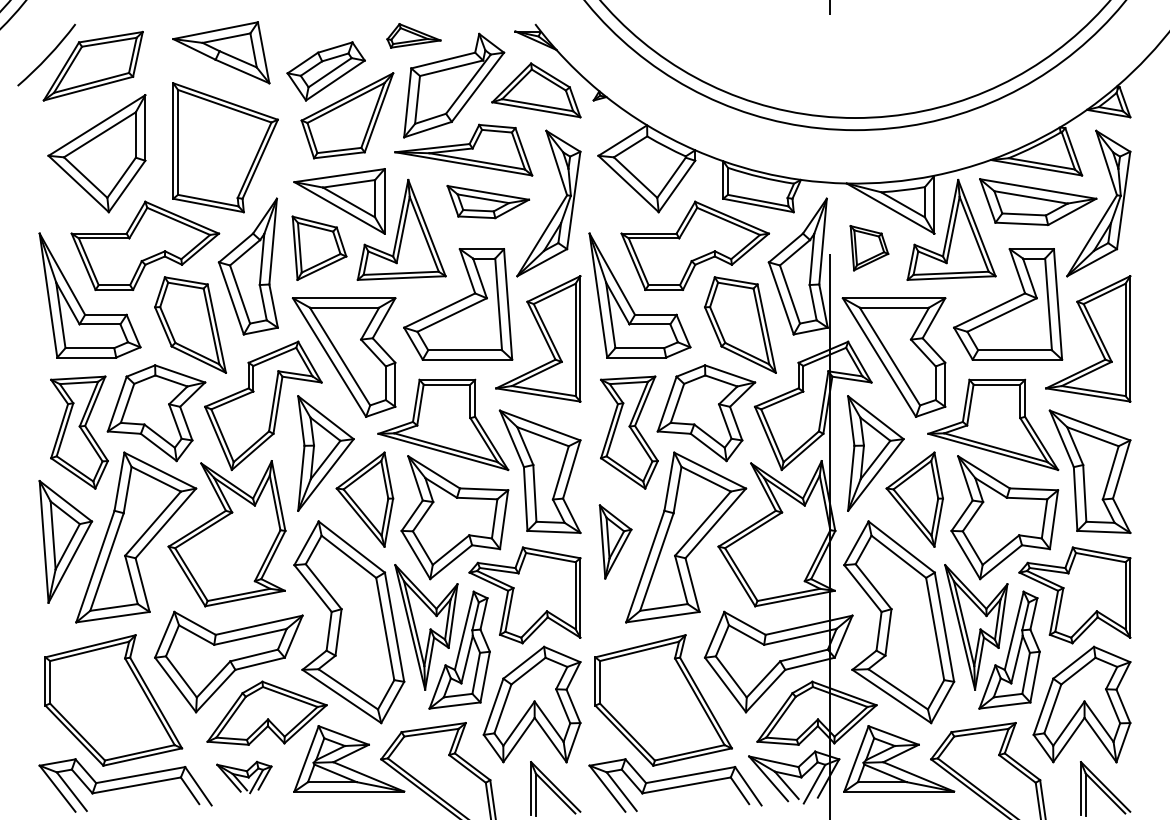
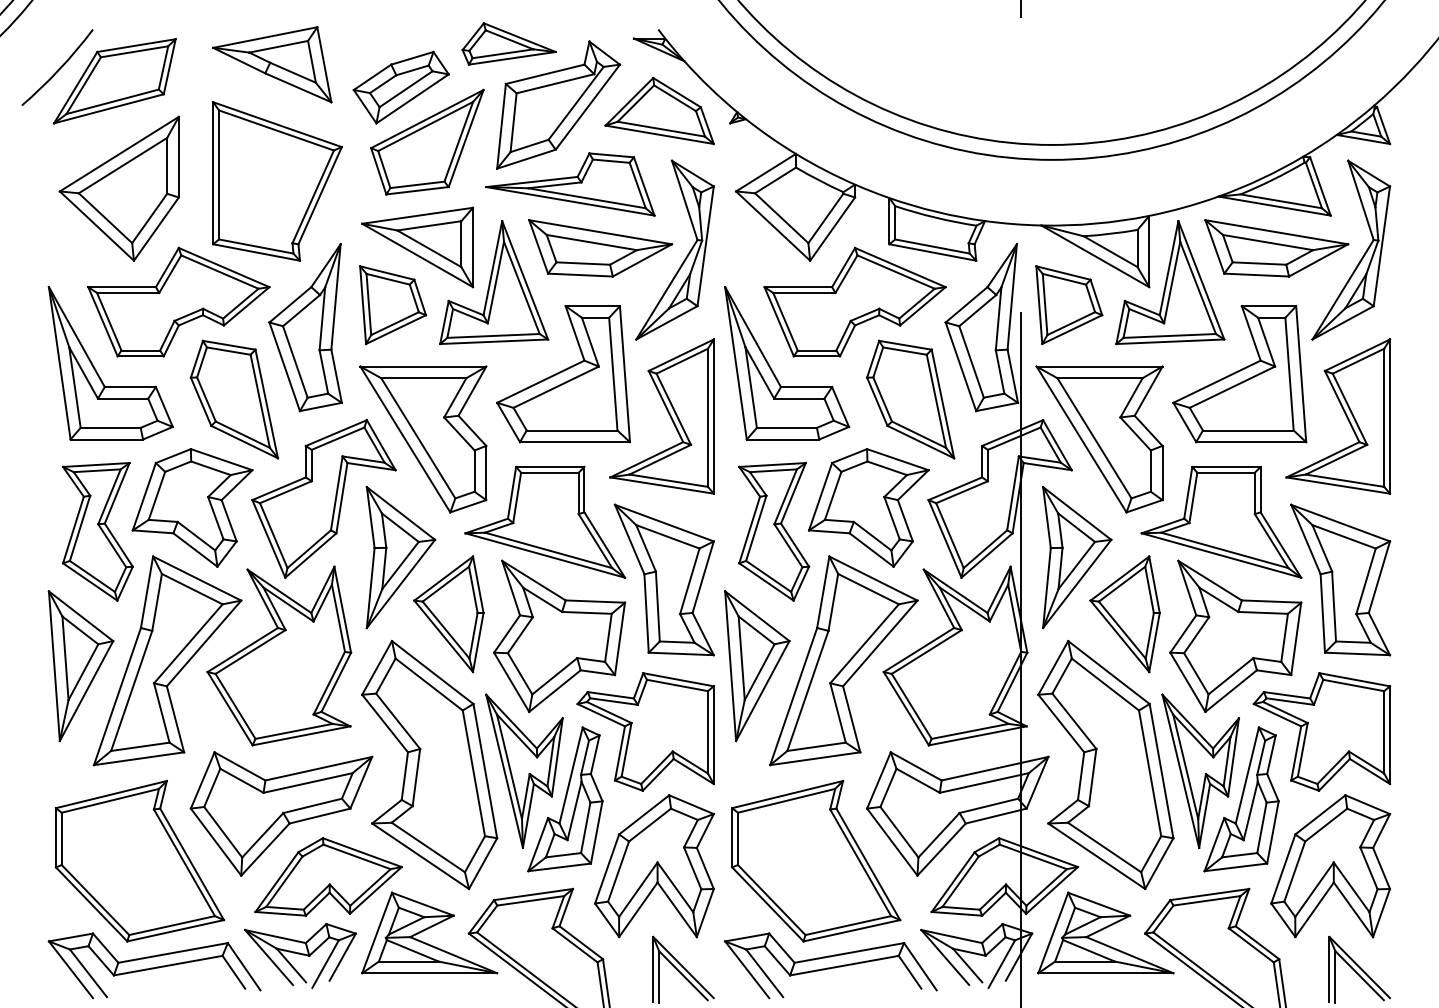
part: (413, 35) -> (508, 43), size x1.43
part: (488, 201) -> (600, 247), size x1.43
part: (869, 247) -> (1069, 304), size x1.43
part: (615, 541) -> (757, 665), size x1.67
part: (244, 777) -> (300, 955), size x1.67

